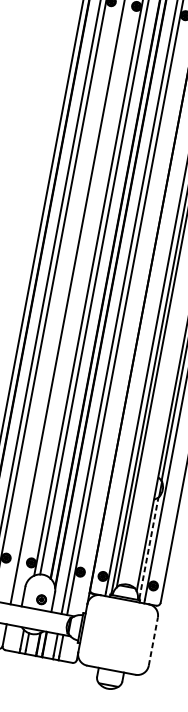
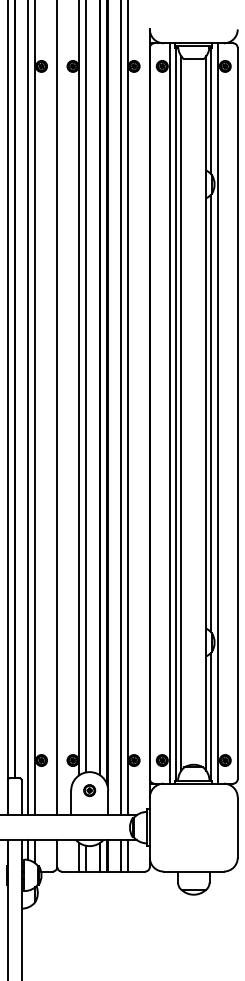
line: (149, 547) -> (211, 715), dashed -> solid
part: (41, 599) -> (89, 790), moved
line: (153, 641) -> (237, 827), dashed -> solid

